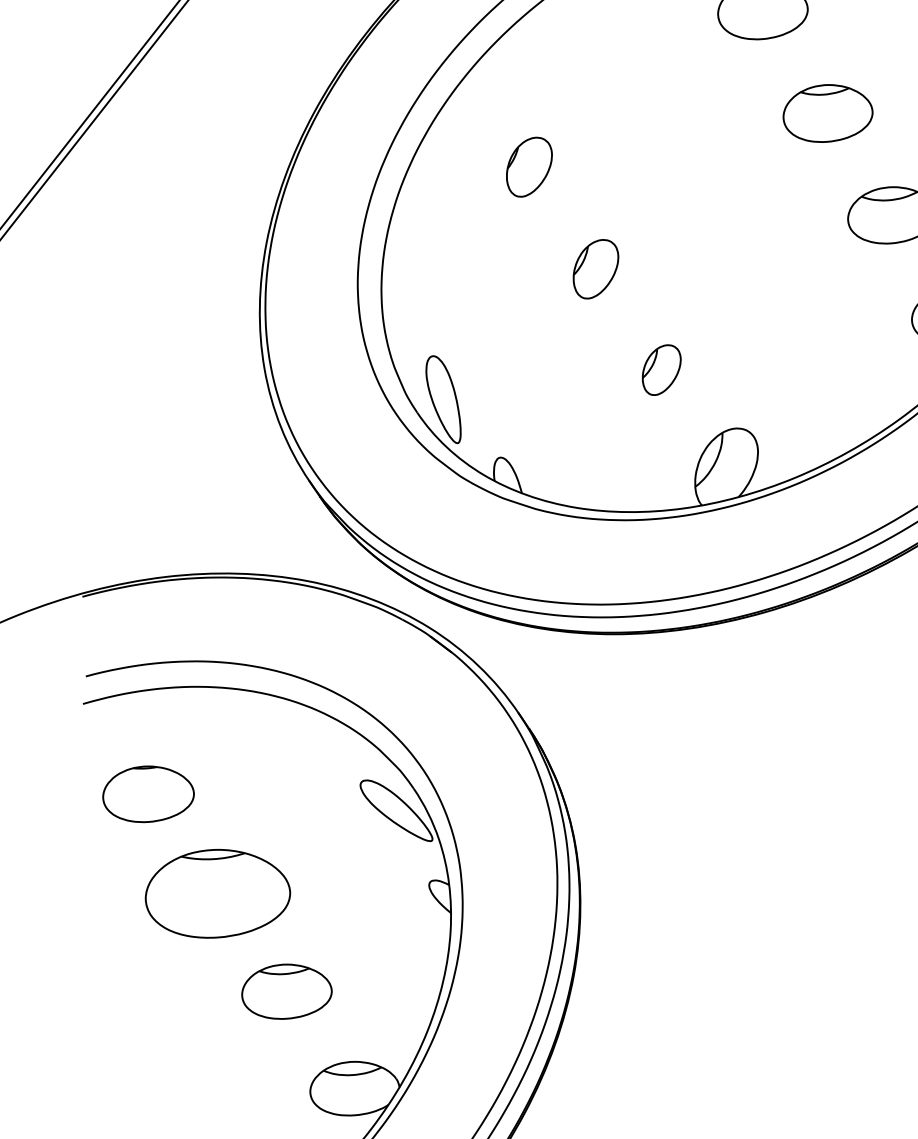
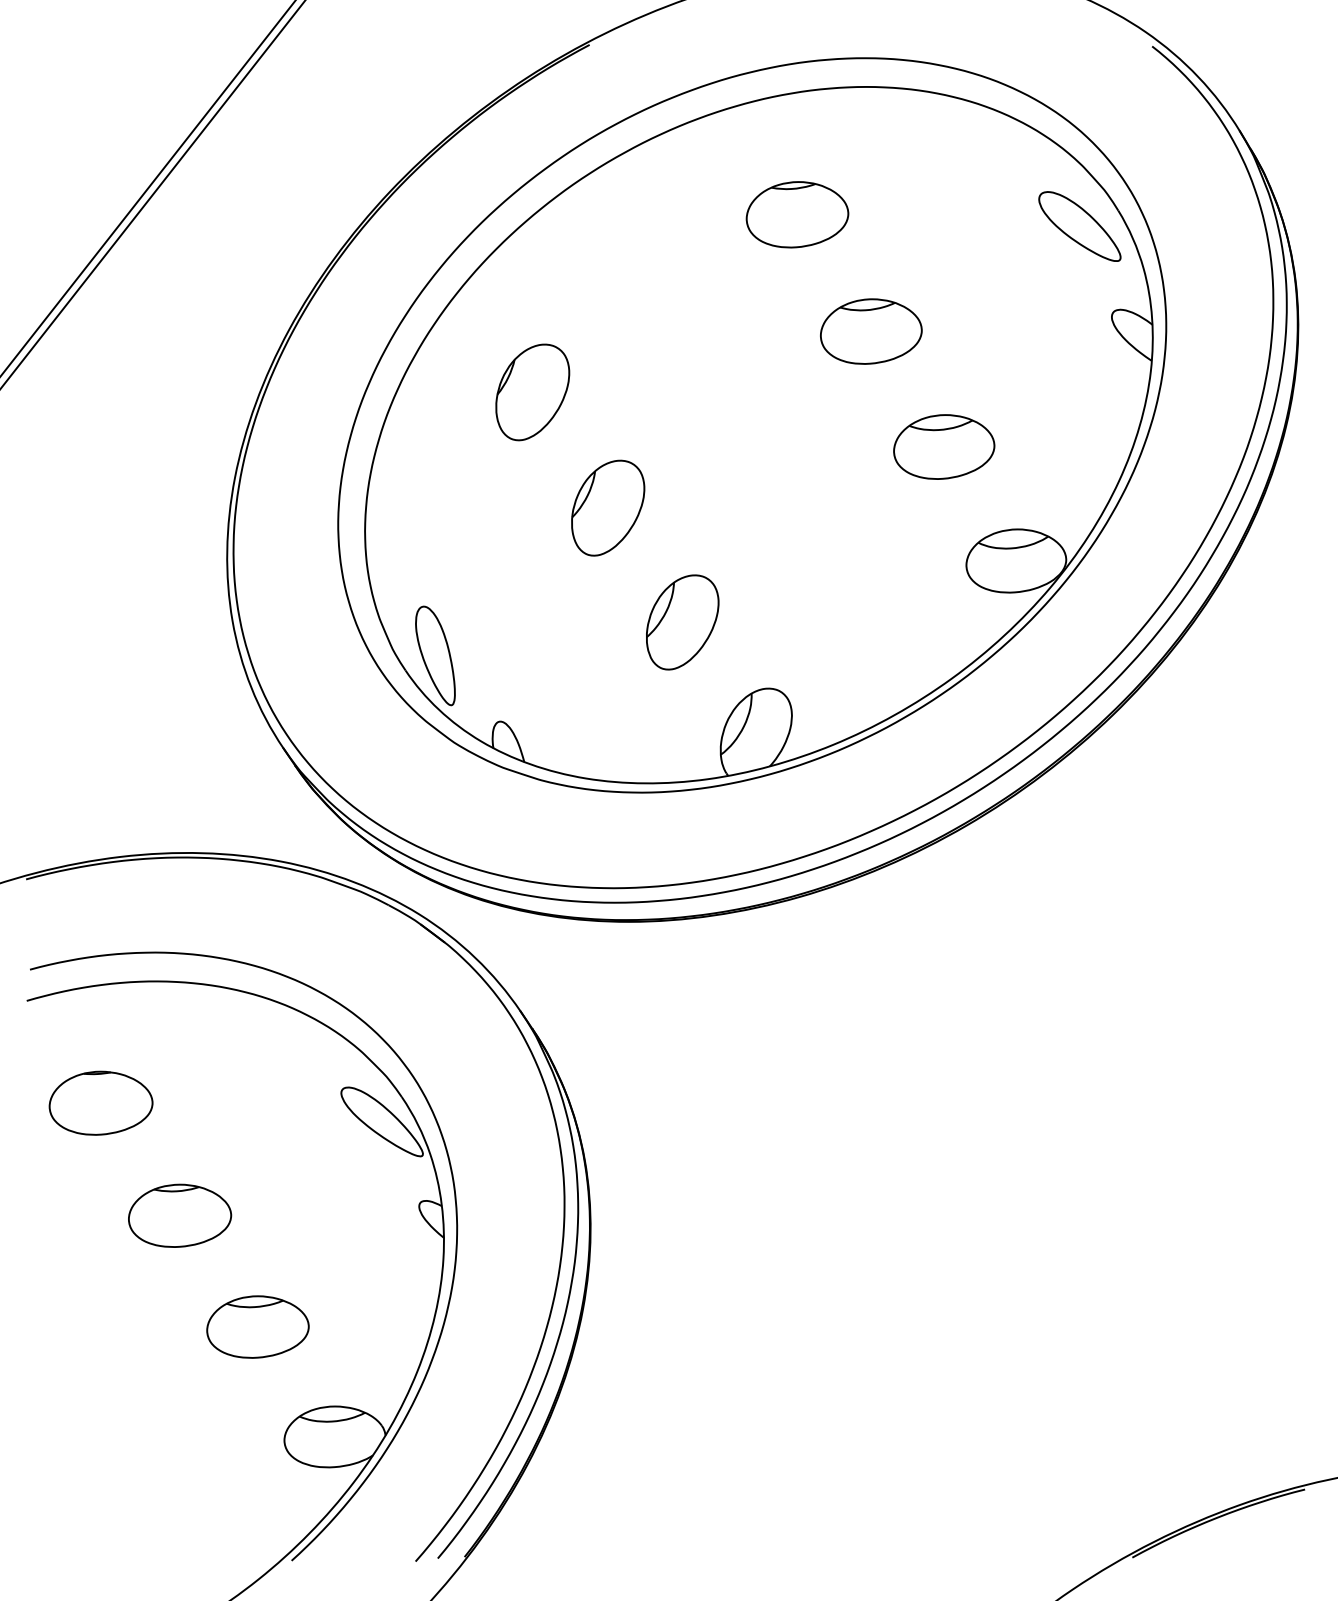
part: (529, 167) -> (532, 392), size x1.43
part: (596, 268) -> (608, 507), size x1.43
part: (661, 370) -> (682, 622), size x1.67
part: (218, 893) -> (180, 1215), size x0.62

